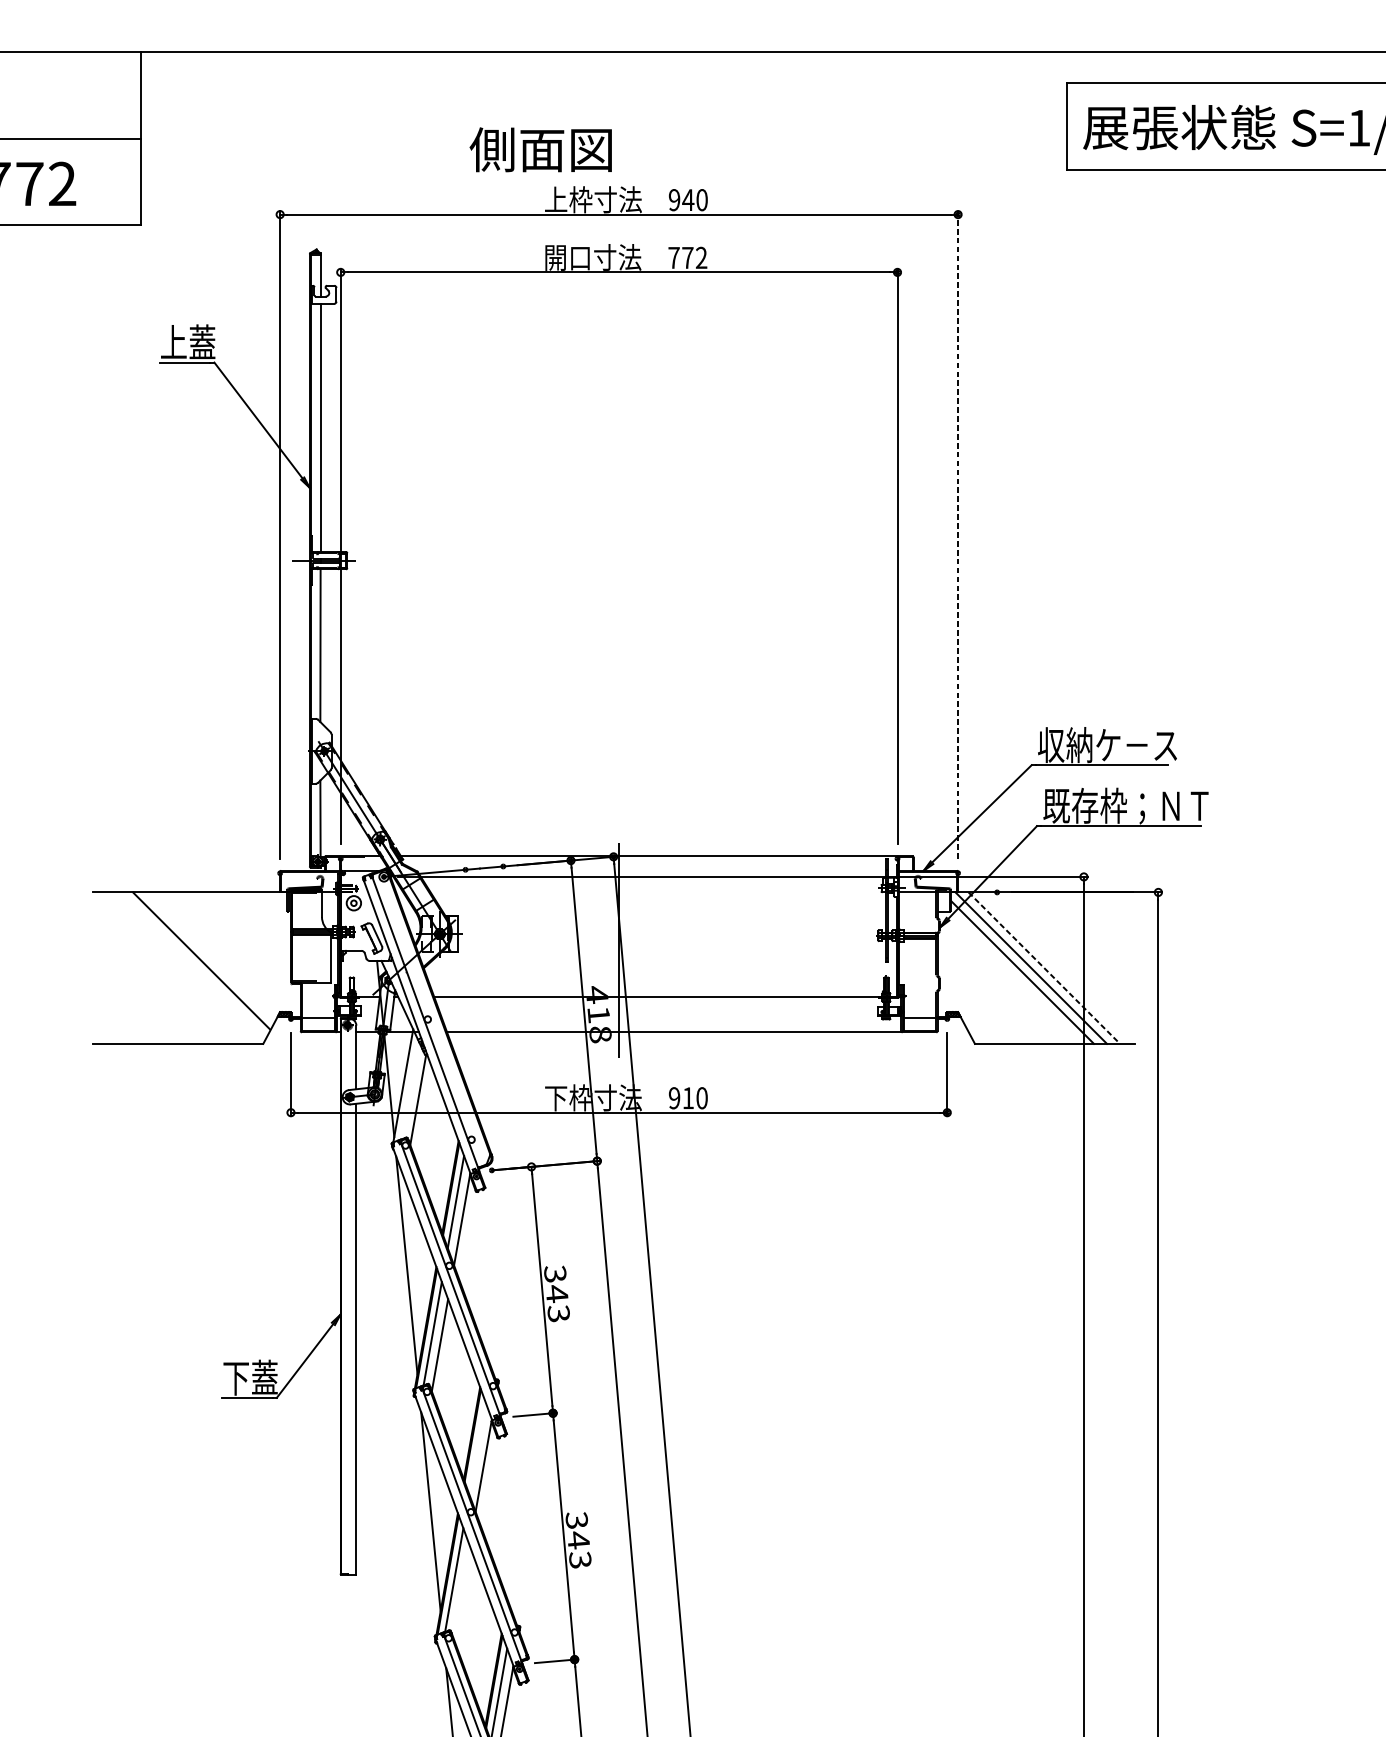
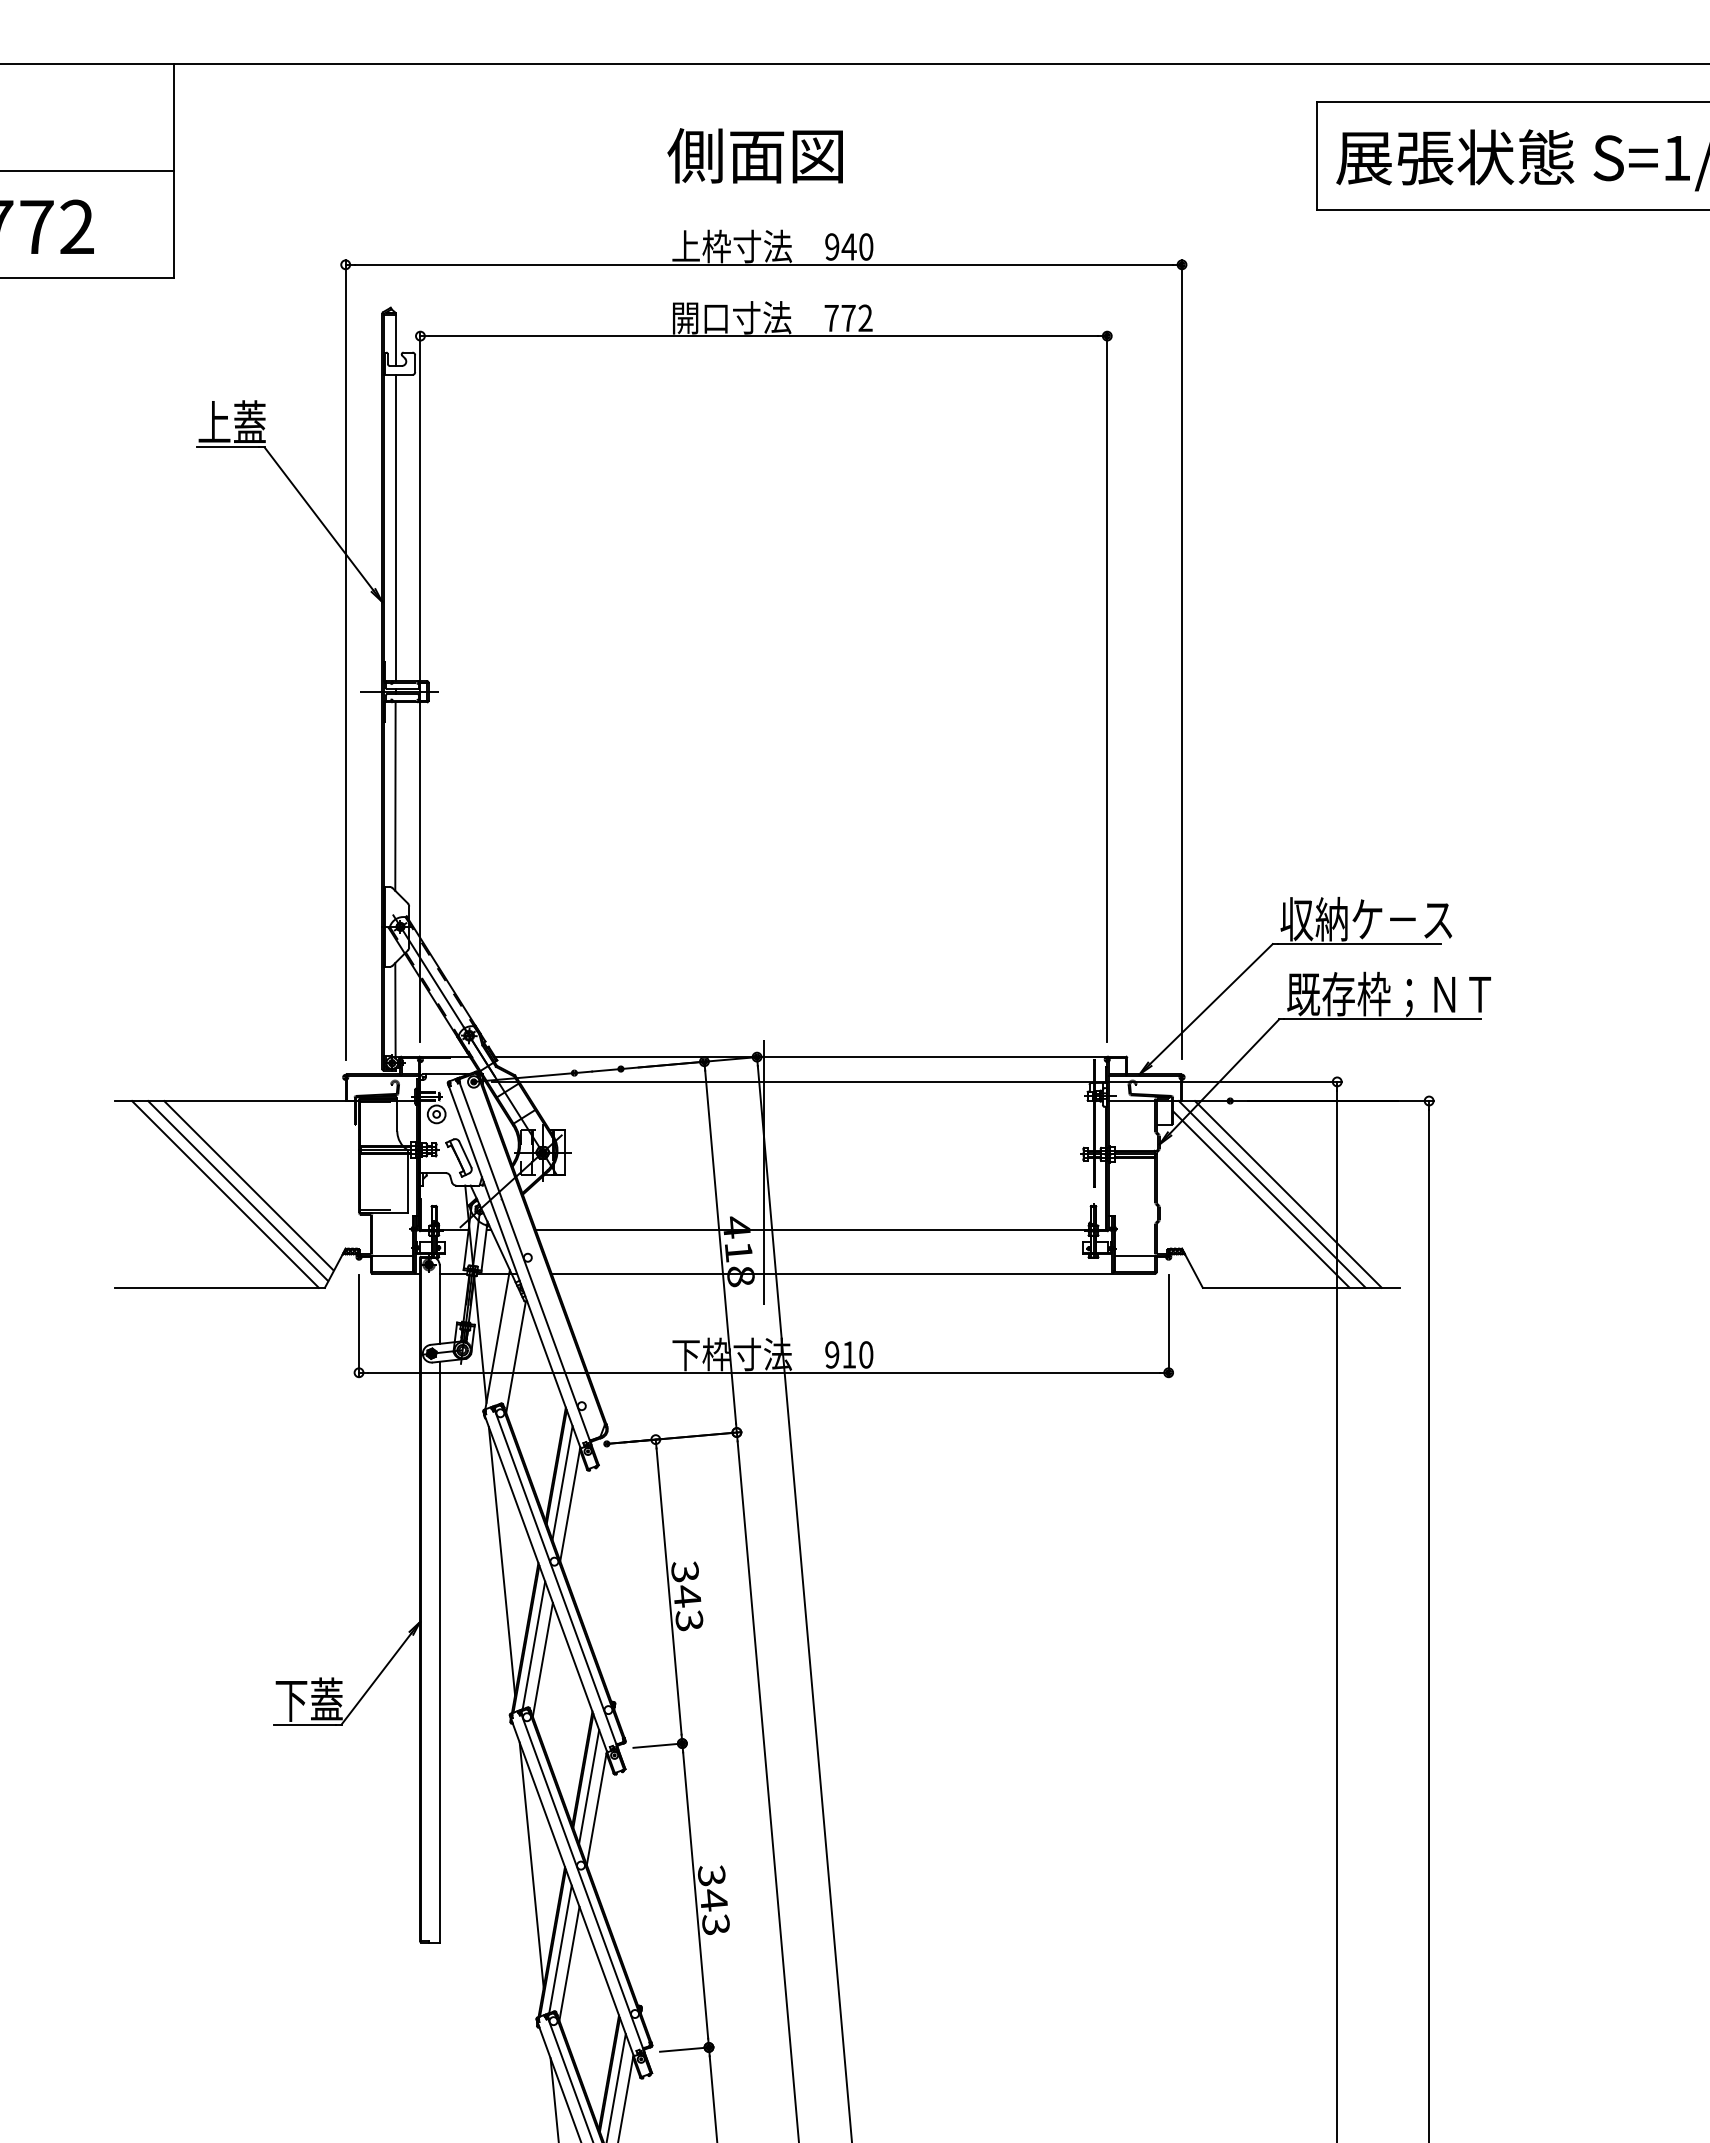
text: (540, 149) -> (754, 155), moved
line: (958, 534) -> (1182, 659), dashed -> solid
line: (193, 964) -> (238, 1190), added
line: (182, 968) -> (225, 1194), added
line: (1044, 968) -> (1288, 1194), dashed -> solid
line: (477, 1448) -> (589, 1786), added
line: (461, 1591) -> (569, 1963), added

